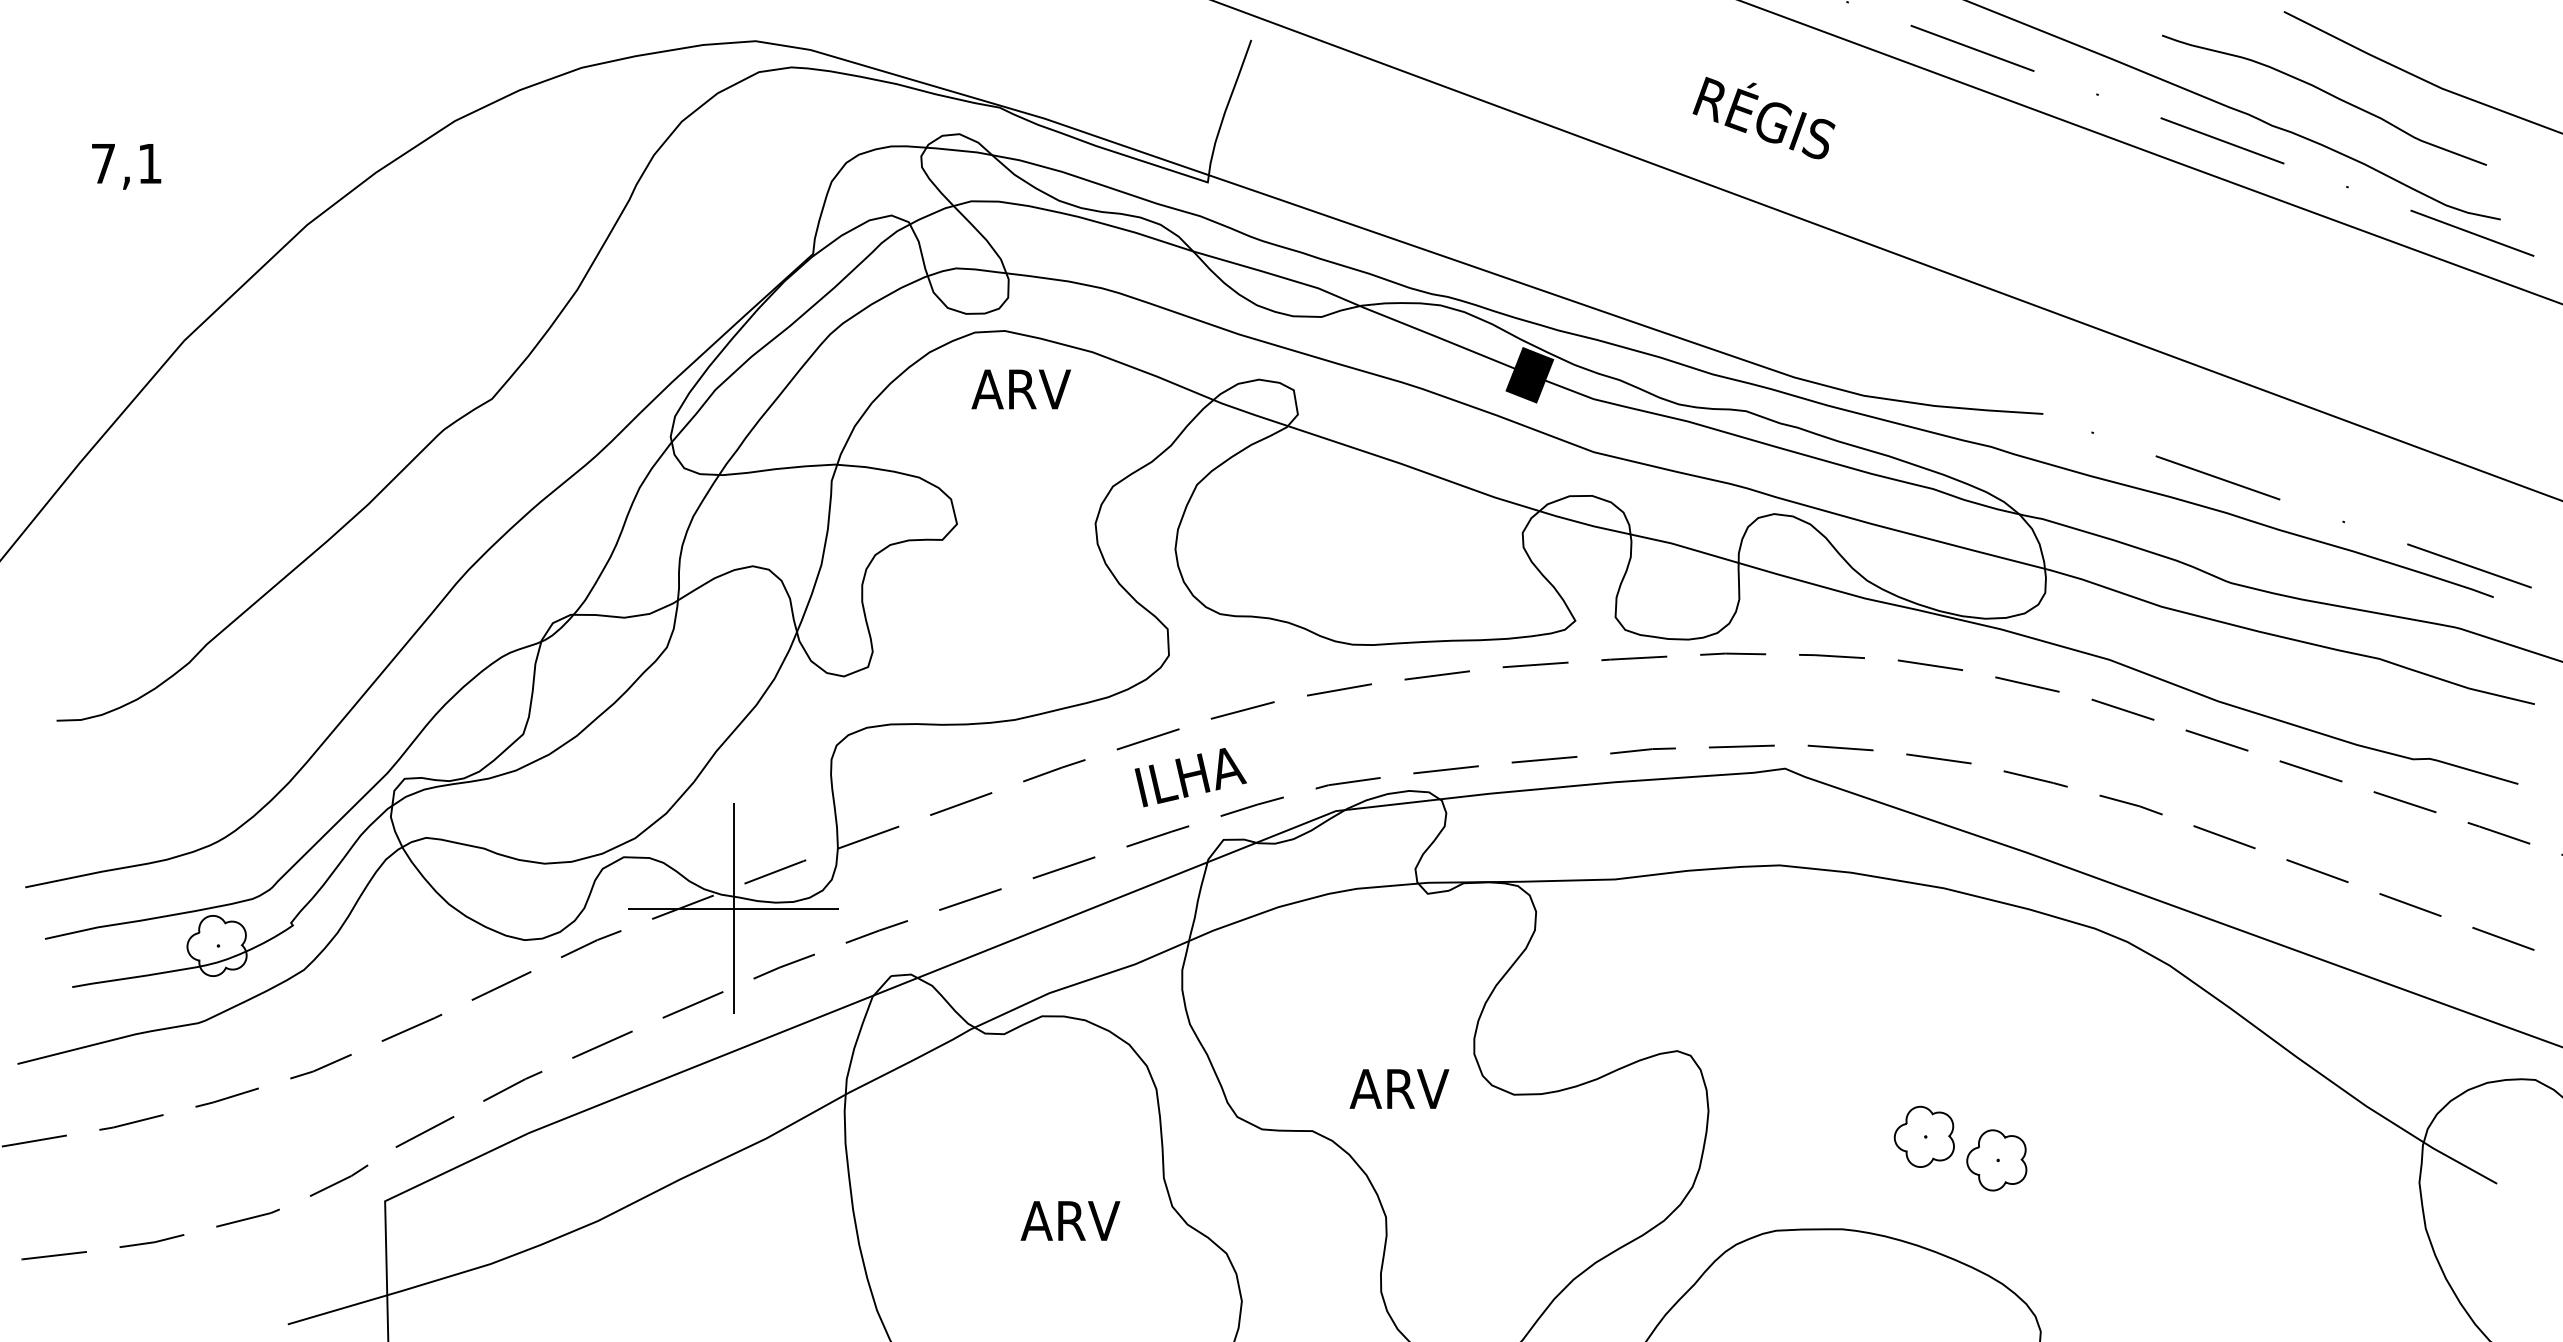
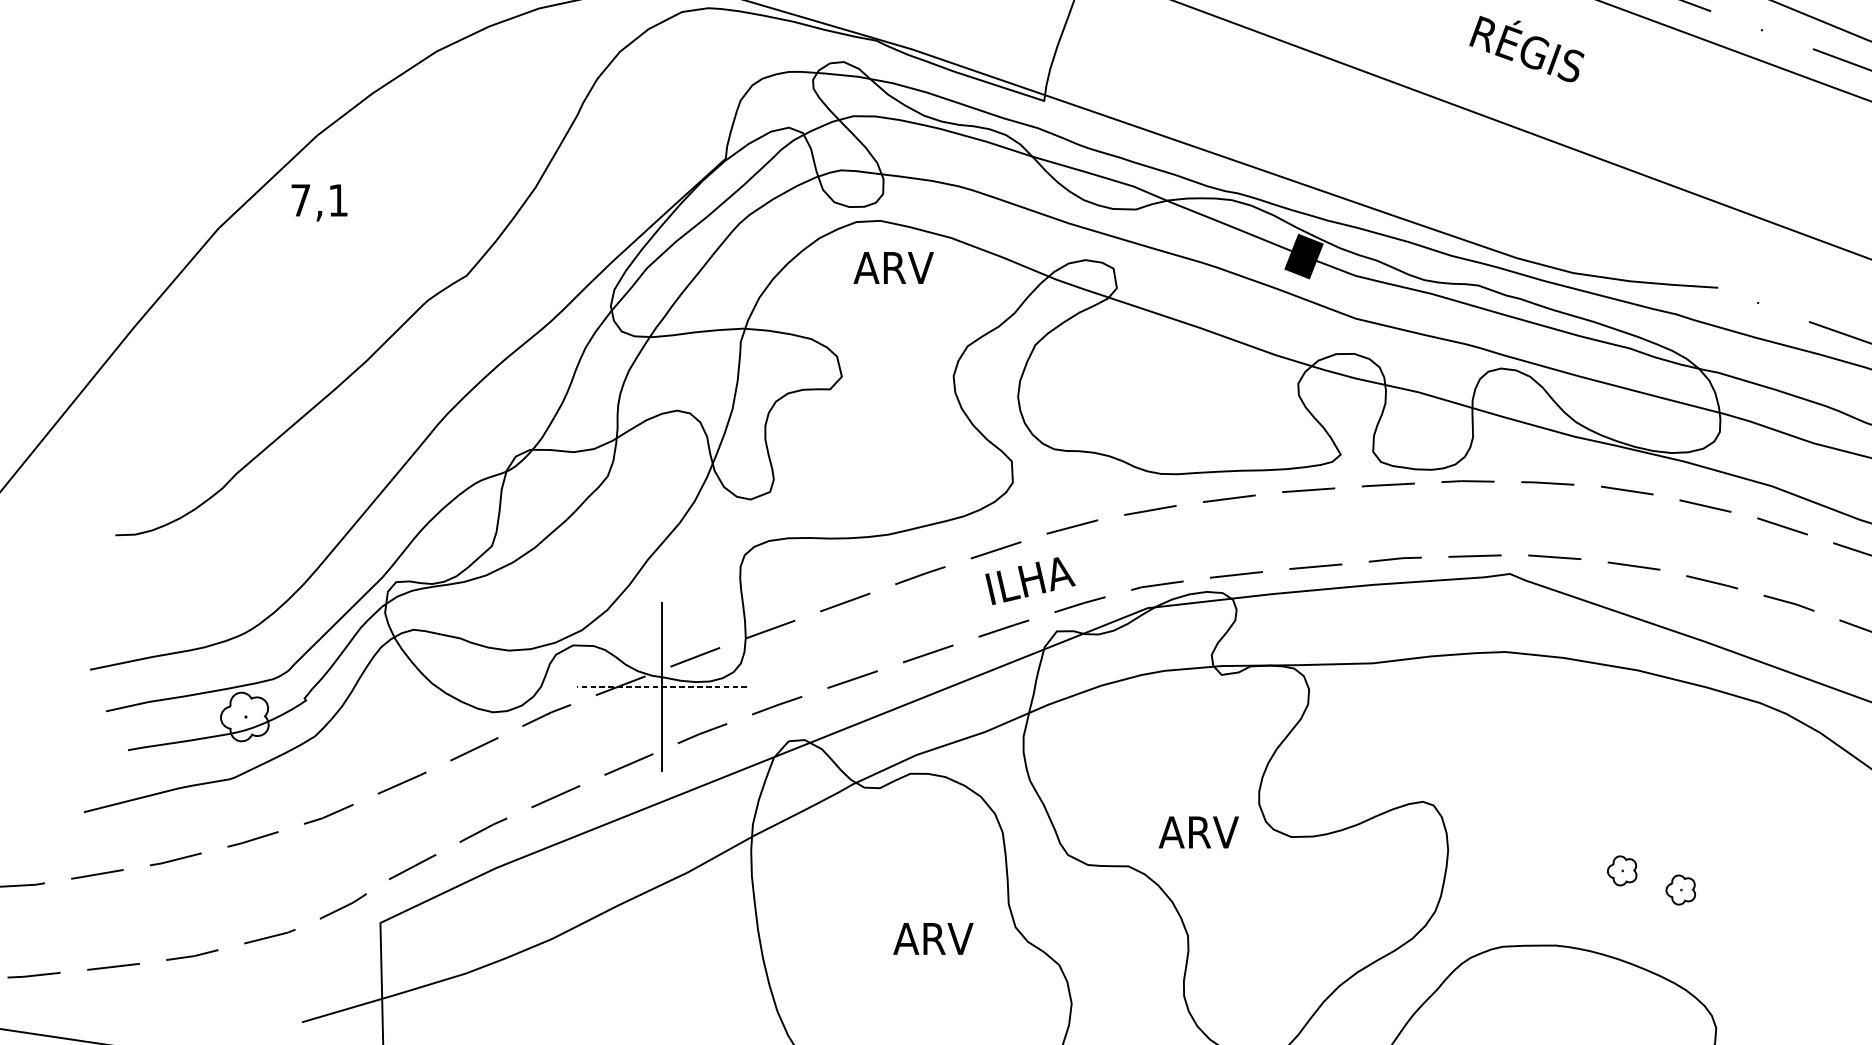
text: (1763, 117) -> (1526, 48), moved
text: (126, 166) -> (319, 202), moved
line: (733, 908) -> (661, 686), solid -> dashed
part: (1923, 1136) -> (1621, 870), size x0.6
part: (1996, 1160) -> (1680, 890), size x0.6

